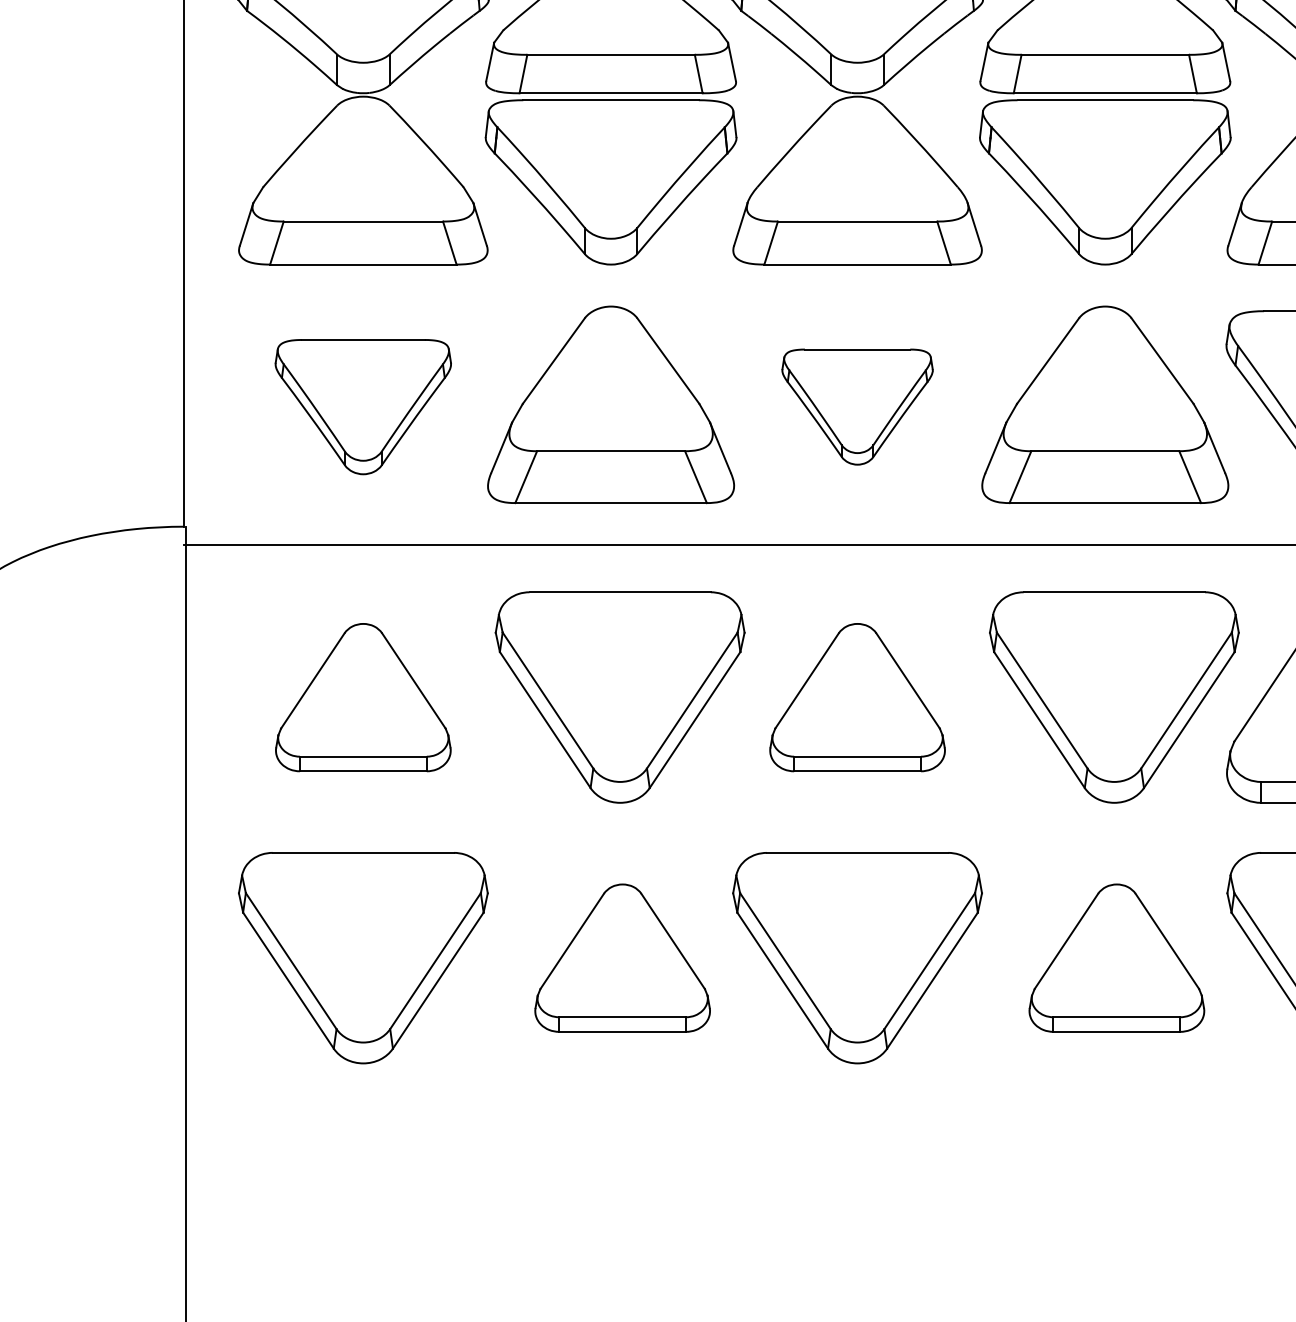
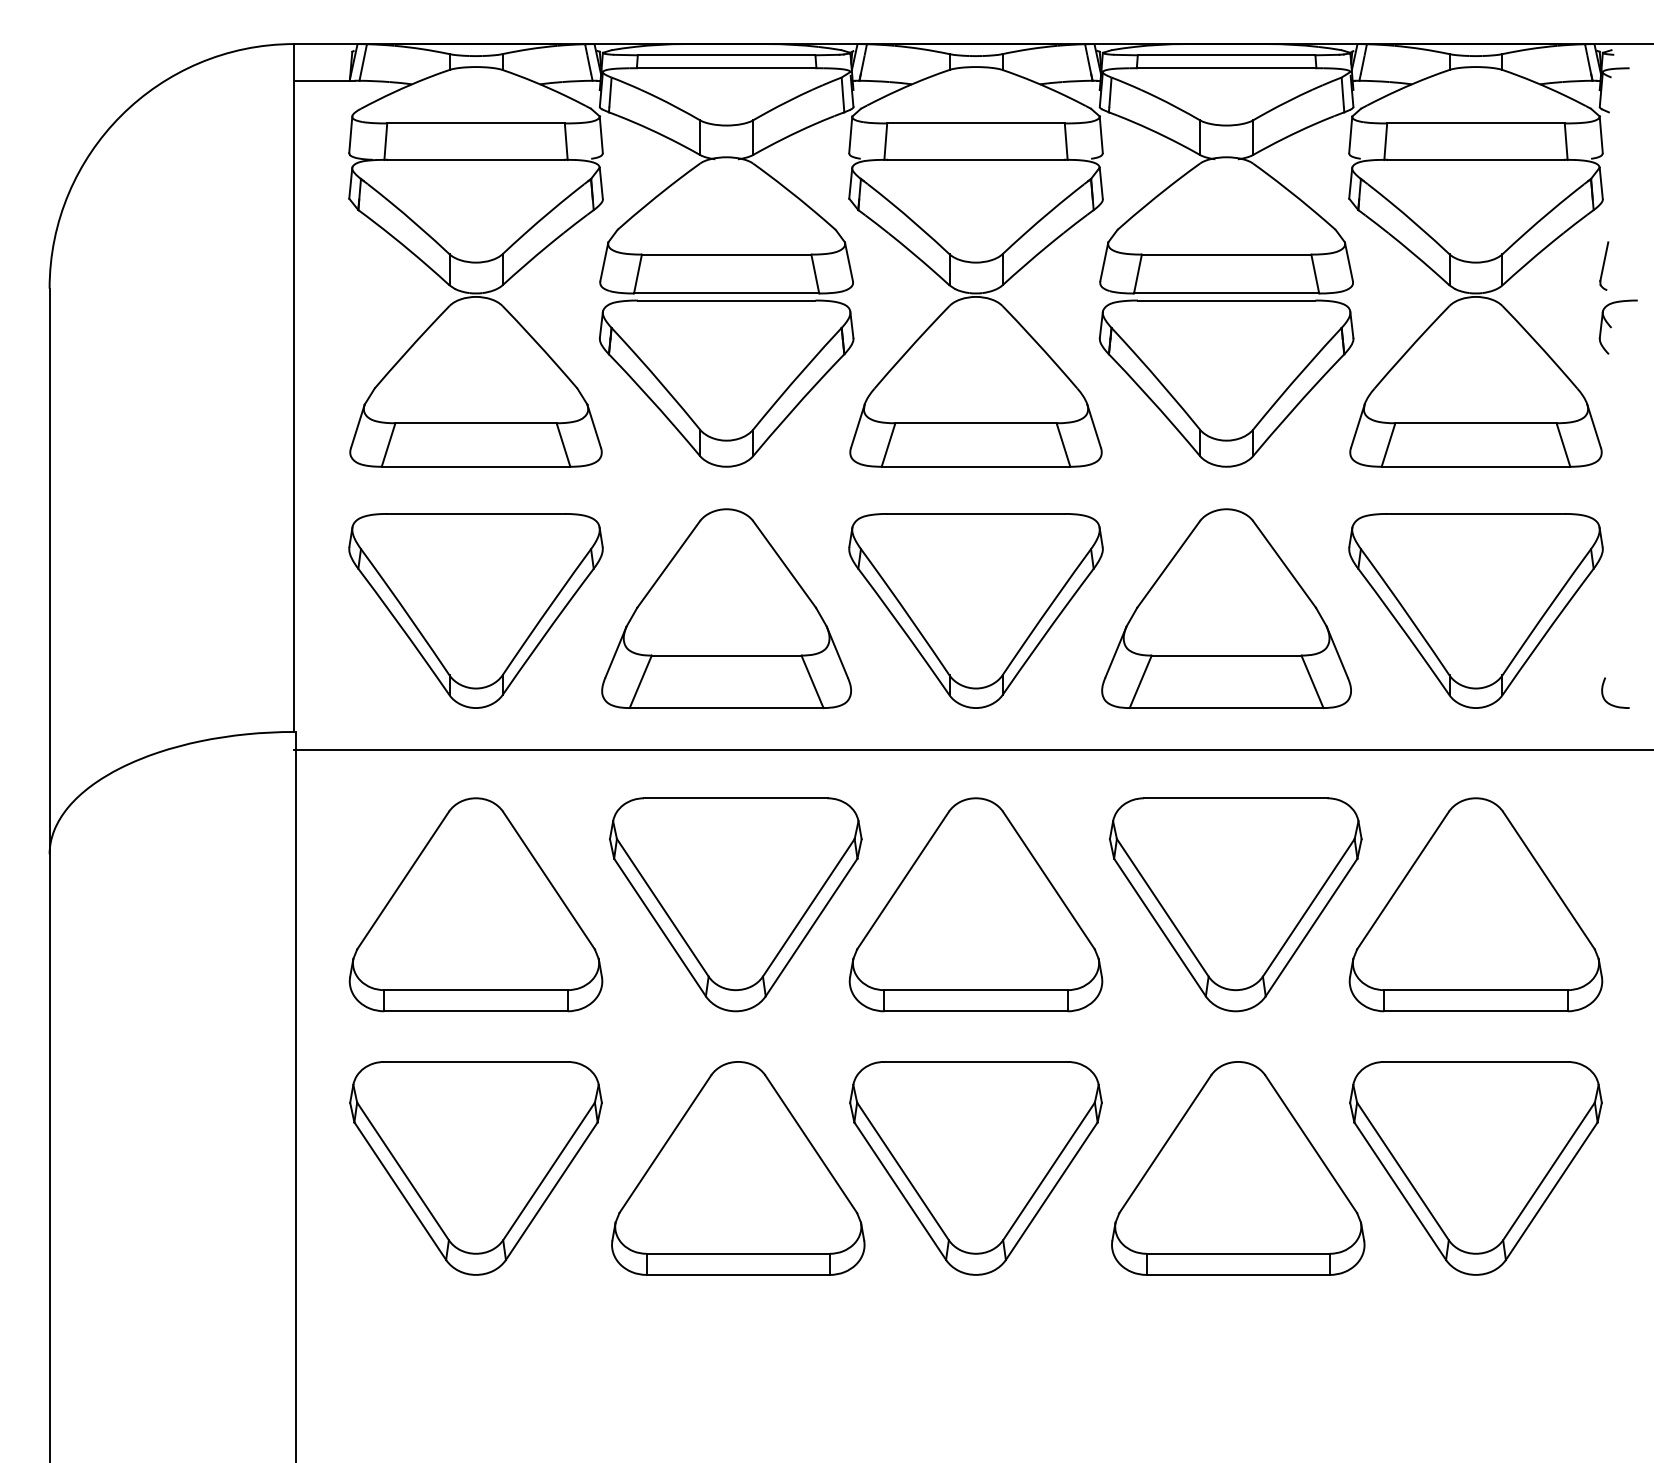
part: (362, 406) -> (475, 610), size x1.43
part: (857, 406) -> (975, 610), size x1.67
part: (362, 697) -> (475, 904), size x1.43
part: (857, 697) -> (975, 904), size x1.43
part: (622, 958) -> (738, 1168), size x1.43
part: (1117, 958) -> (1238, 1168), size x1.43

